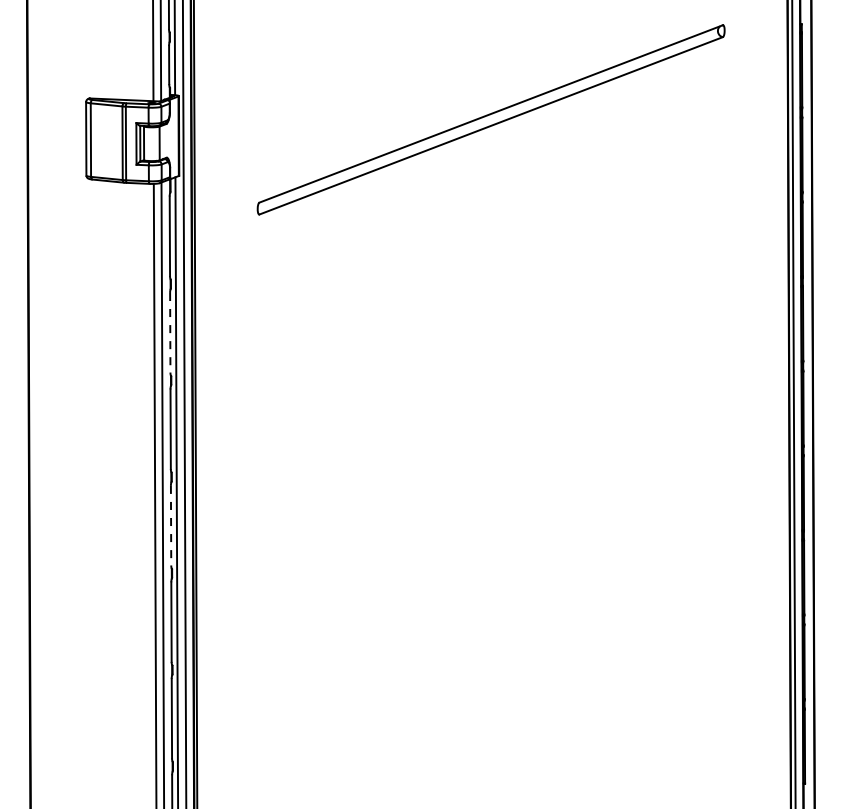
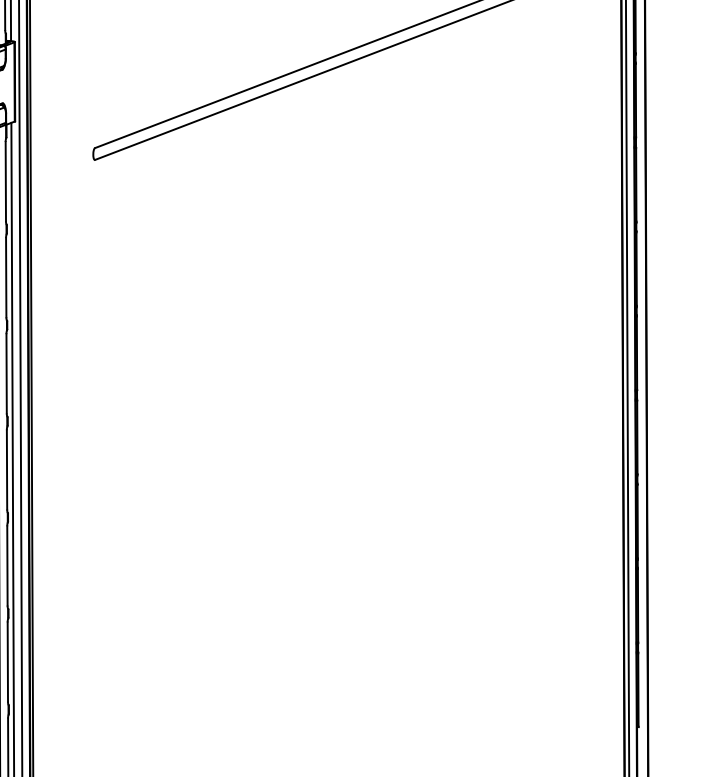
line: (170, 332) -> (6, 277), dashed -> solid
line: (171, 525) -> (7, 469), dashed -> solid

